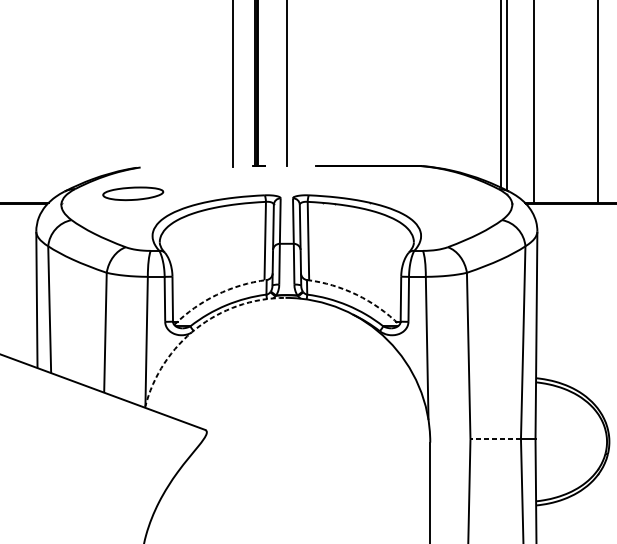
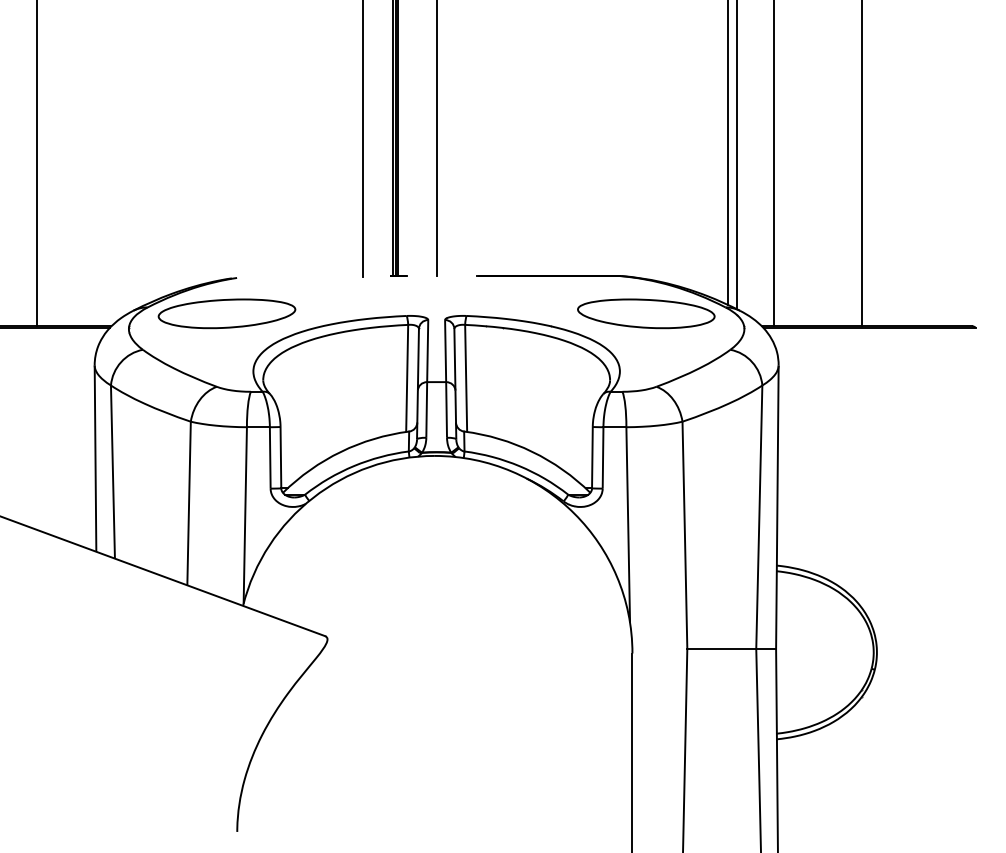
part: (132, 193) -> (226, 313), size x1.67
part: (440, 193) -> (646, 313), added
arc: (217, 294) -> (341, 451), dashed -> solid
arc: (357, 294) -> (532, 451), dashed -> solid
arc: (196, 328) -> (313, 497), dashed -> solid
line: (495, 438) -> (721, 648), dashed -> solid

